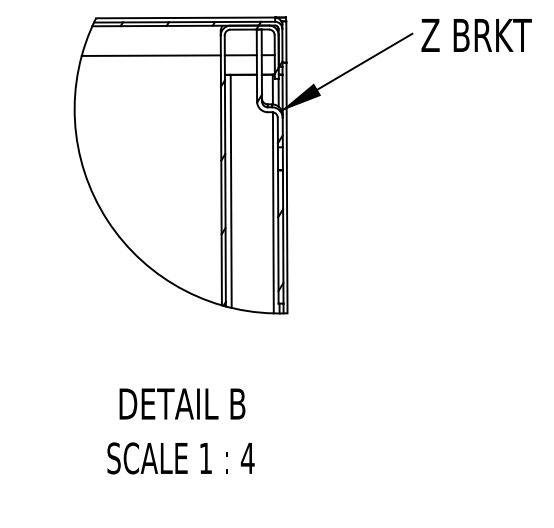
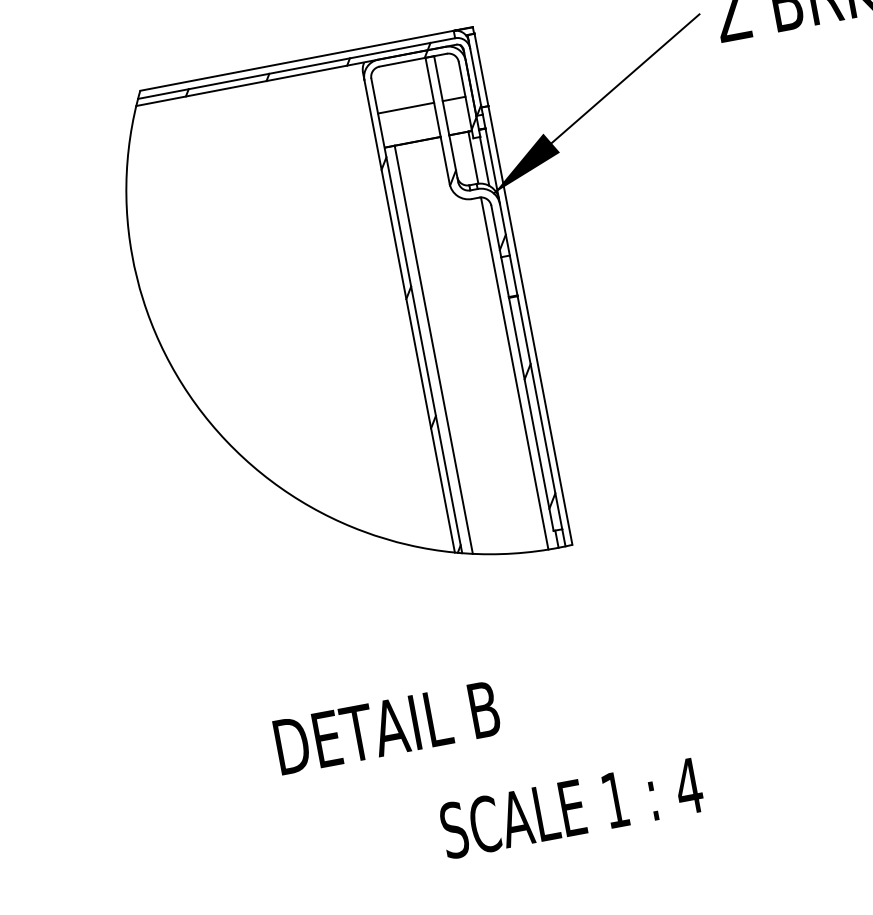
line: (150, 55) -> (247, 138), removed
text: (182, 403) -> (387, 726), moved
text: (180, 458) -> (570, 808), moved

